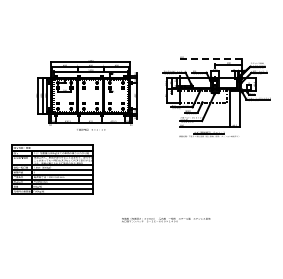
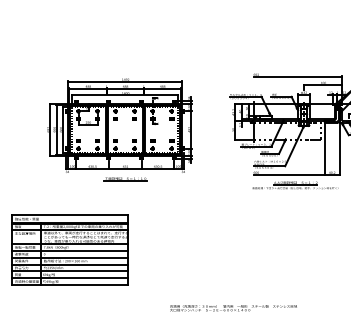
line: (210, 58) -> (297, 76), dashed -> solid
line: (90, 131) -> (125, 181), added
part: (52, 169) -> (70, 250), moved

